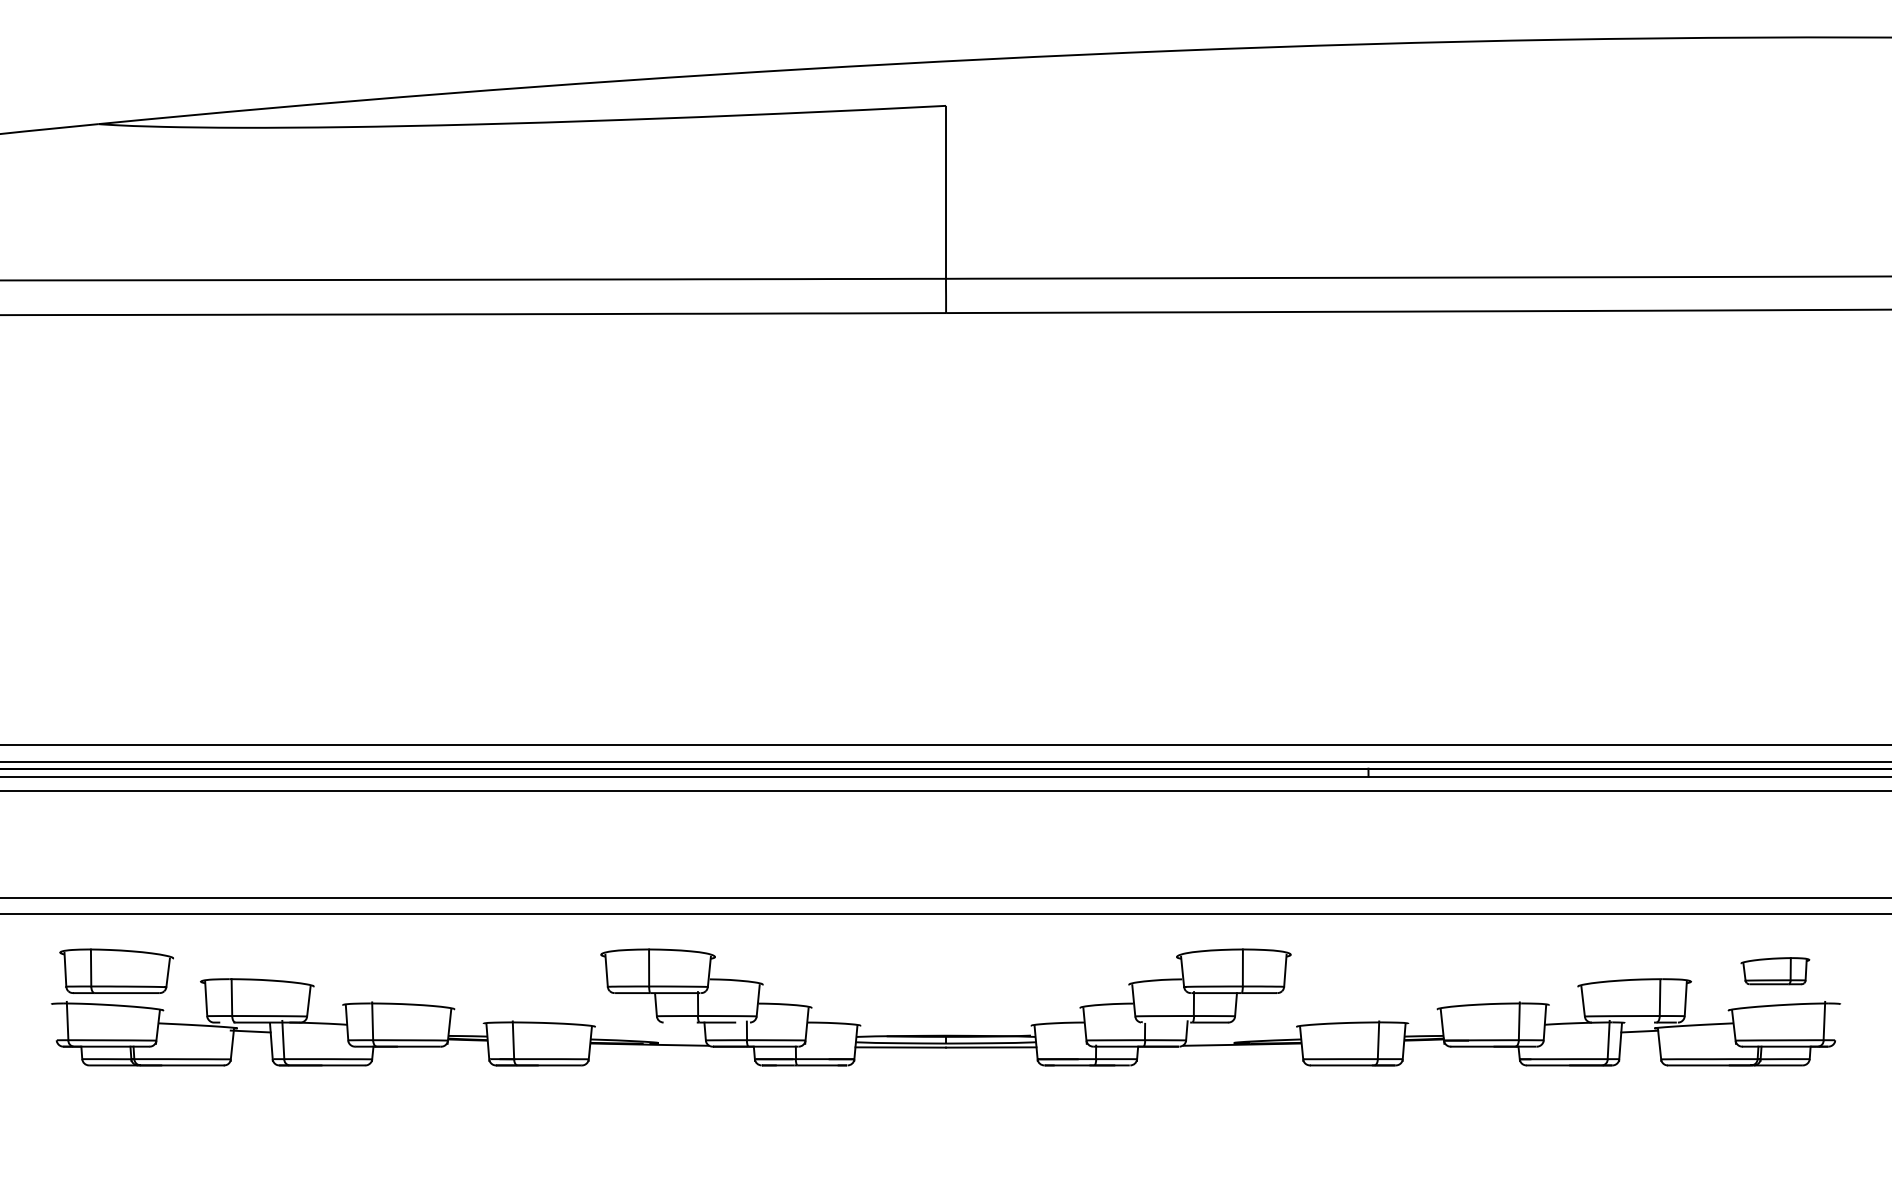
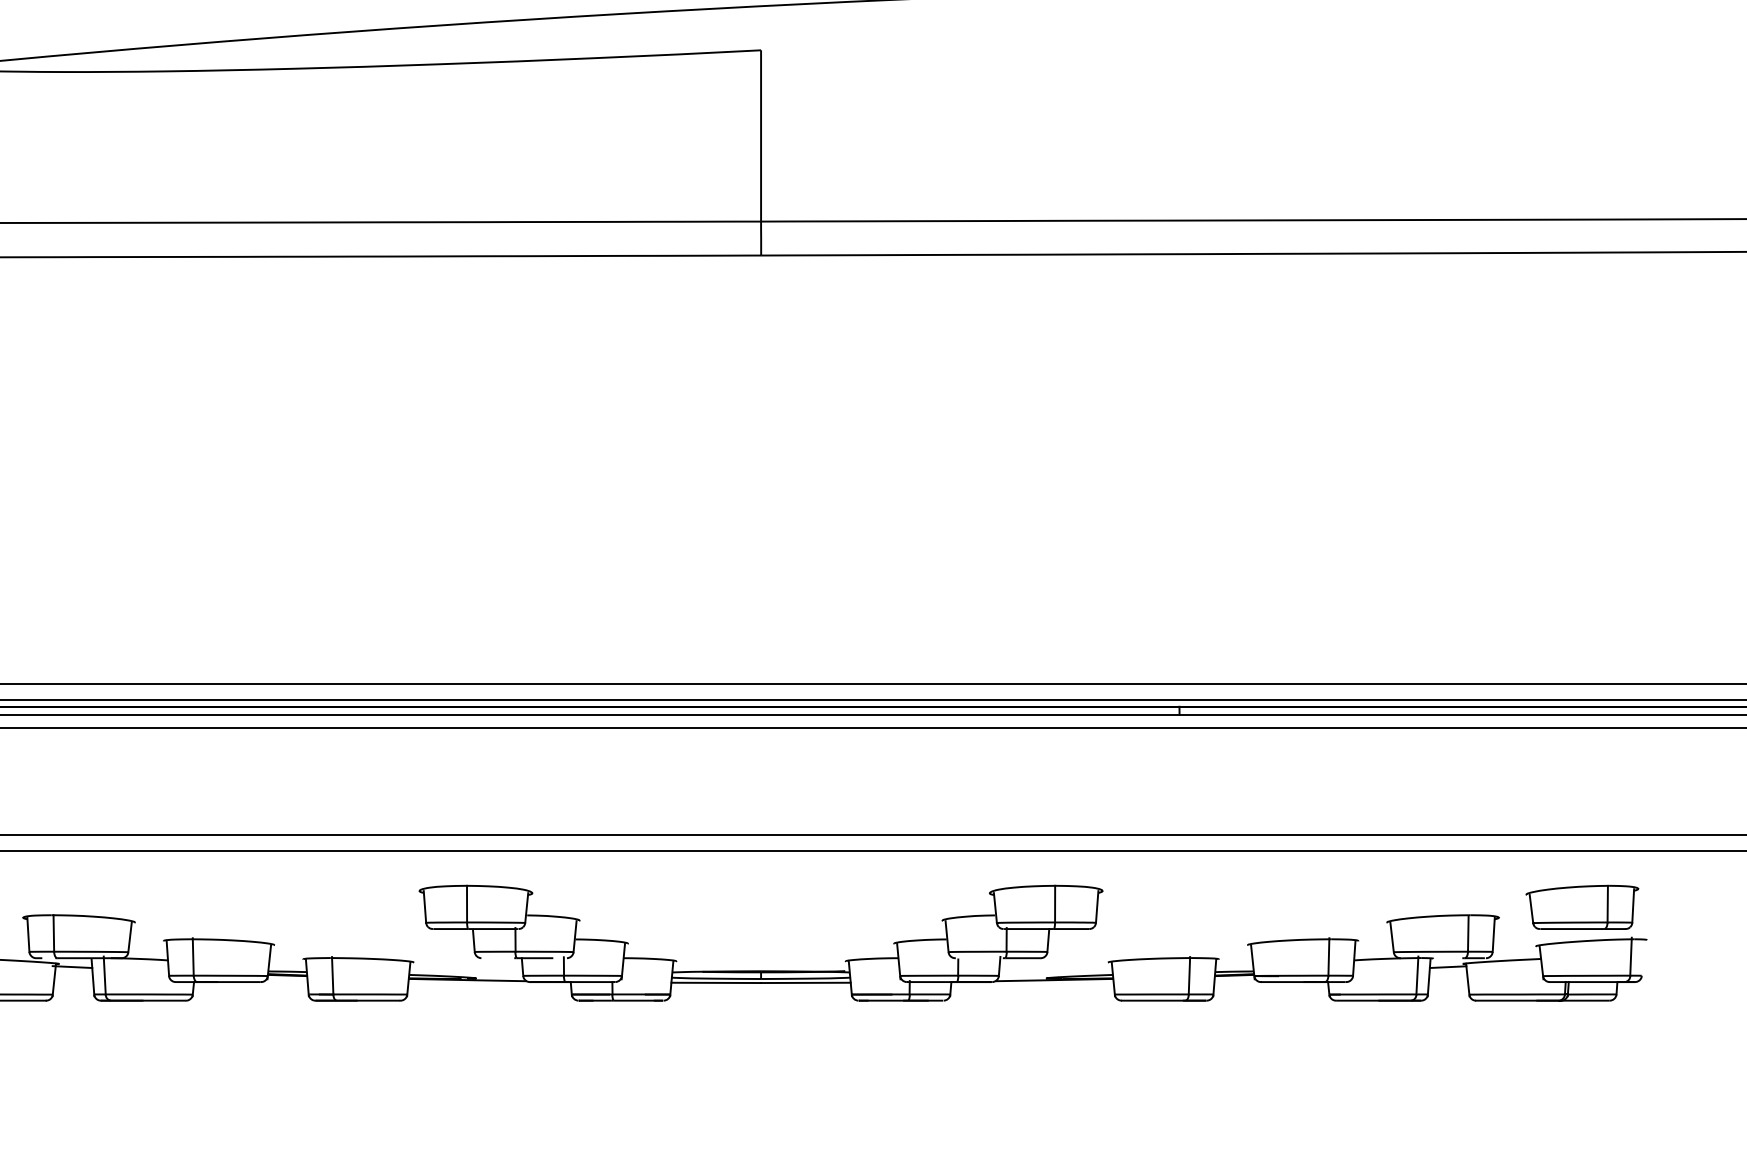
part: (1775, 970) -> (1582, 906), size x1.67

